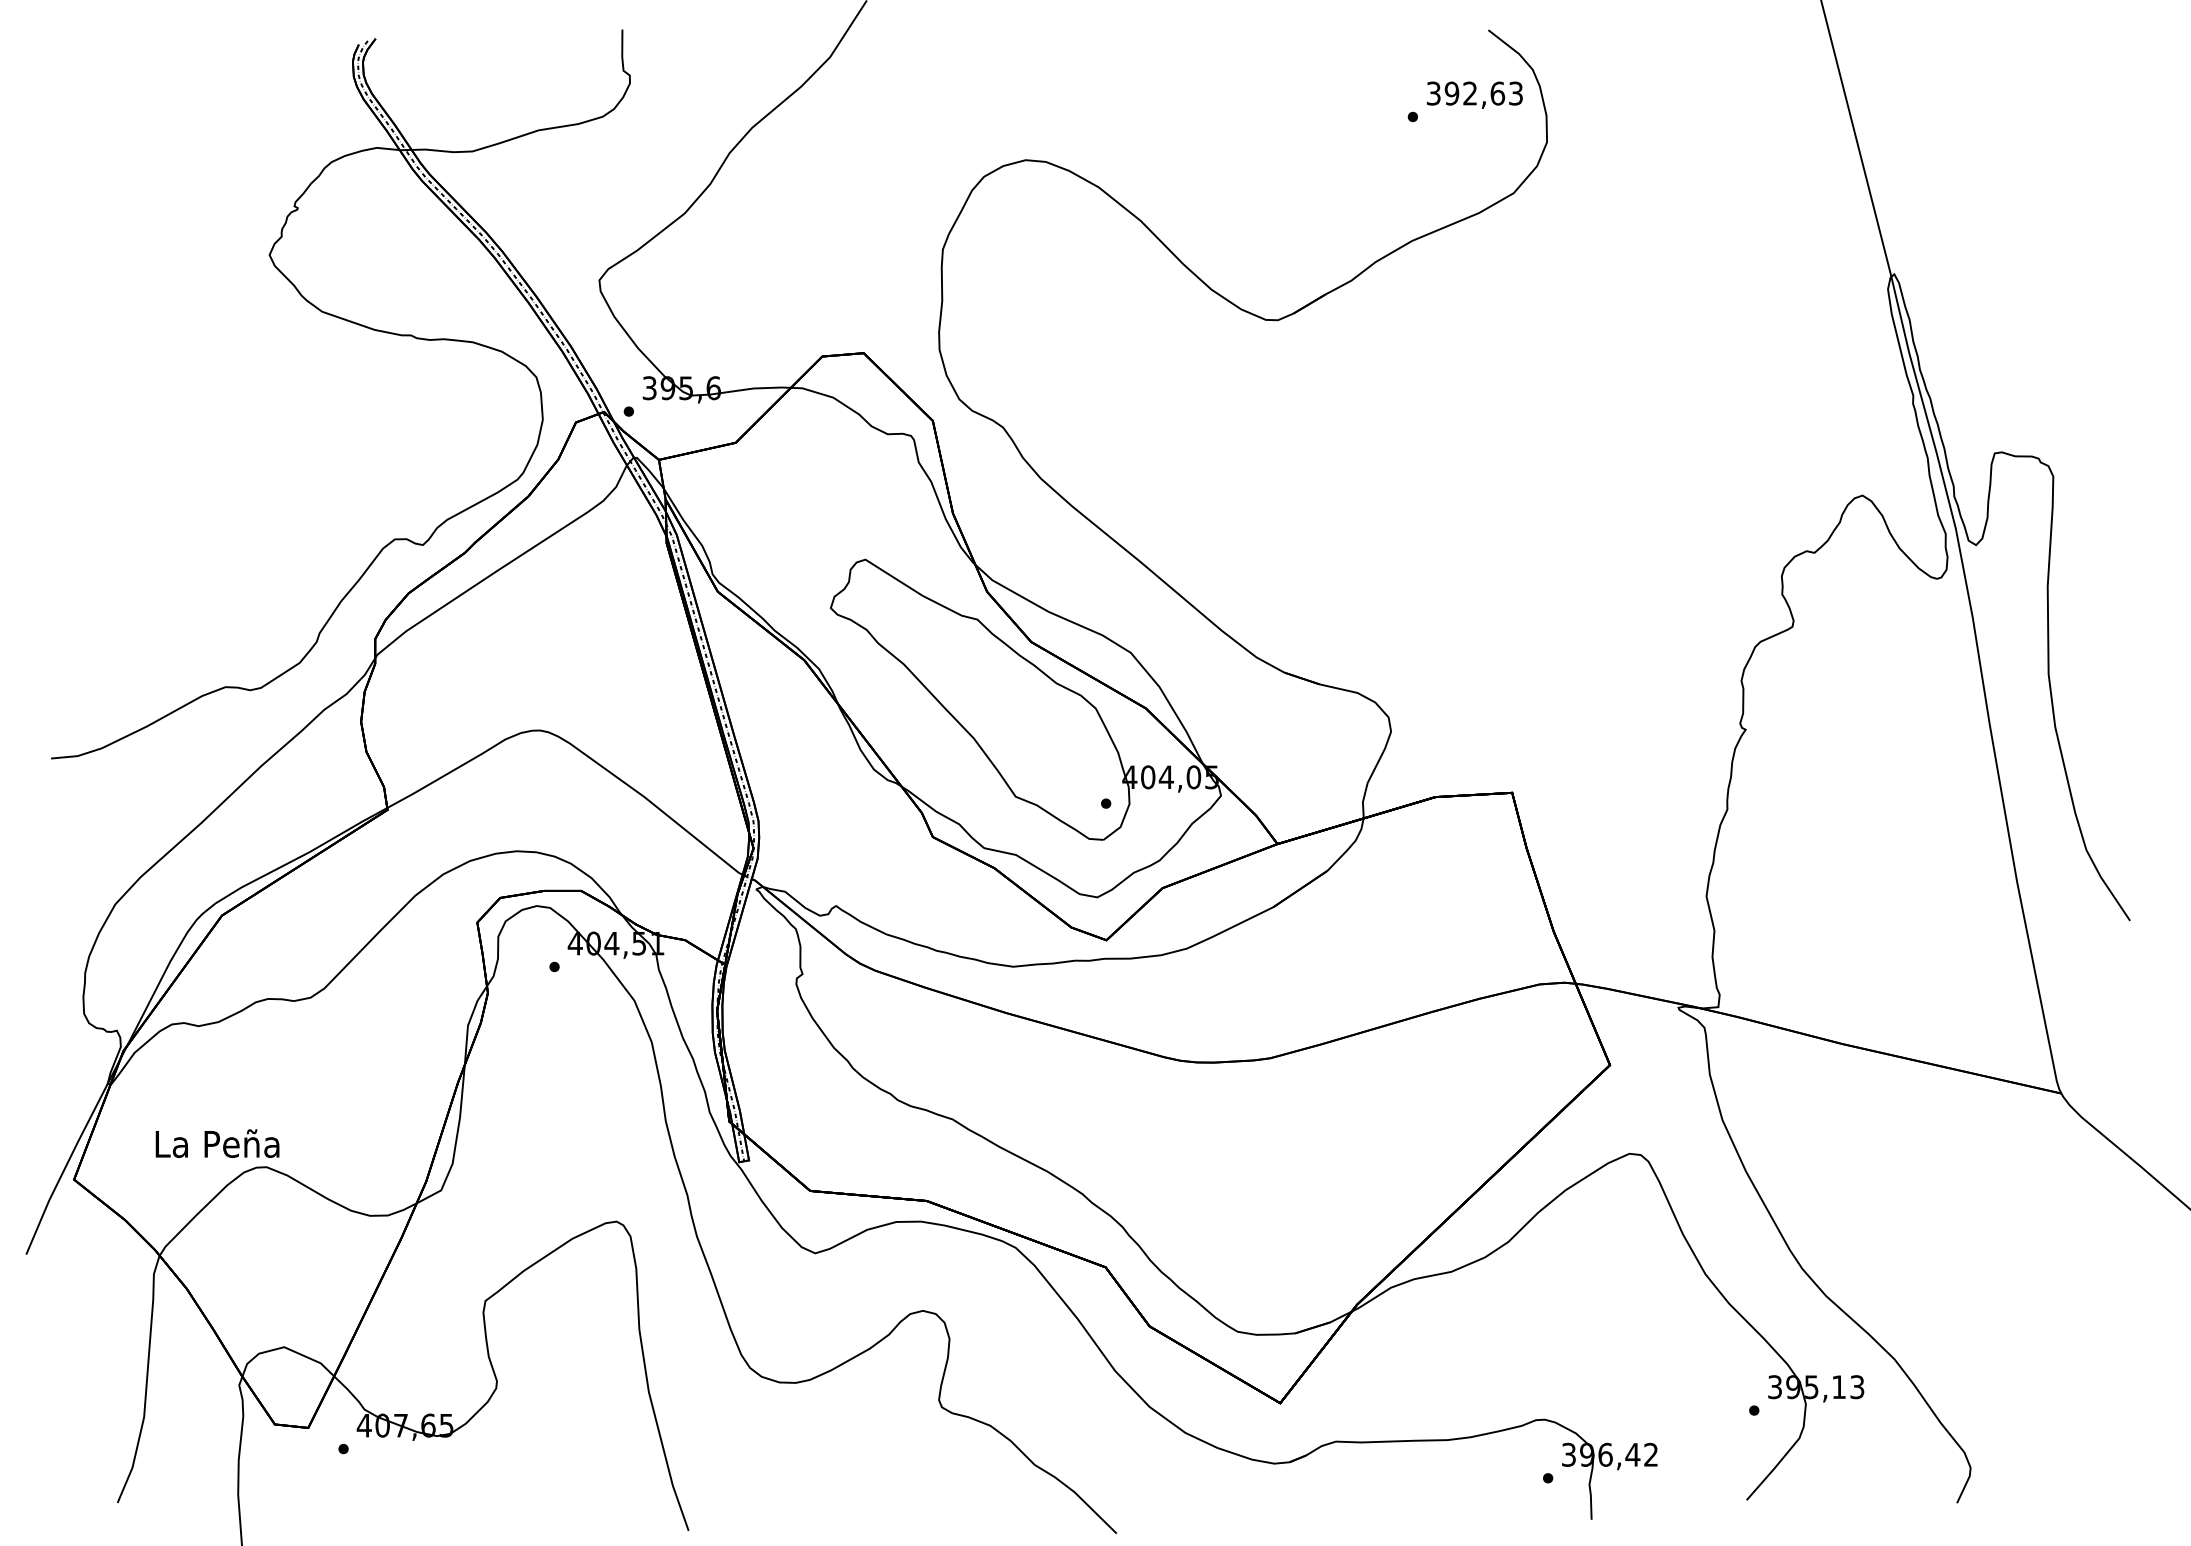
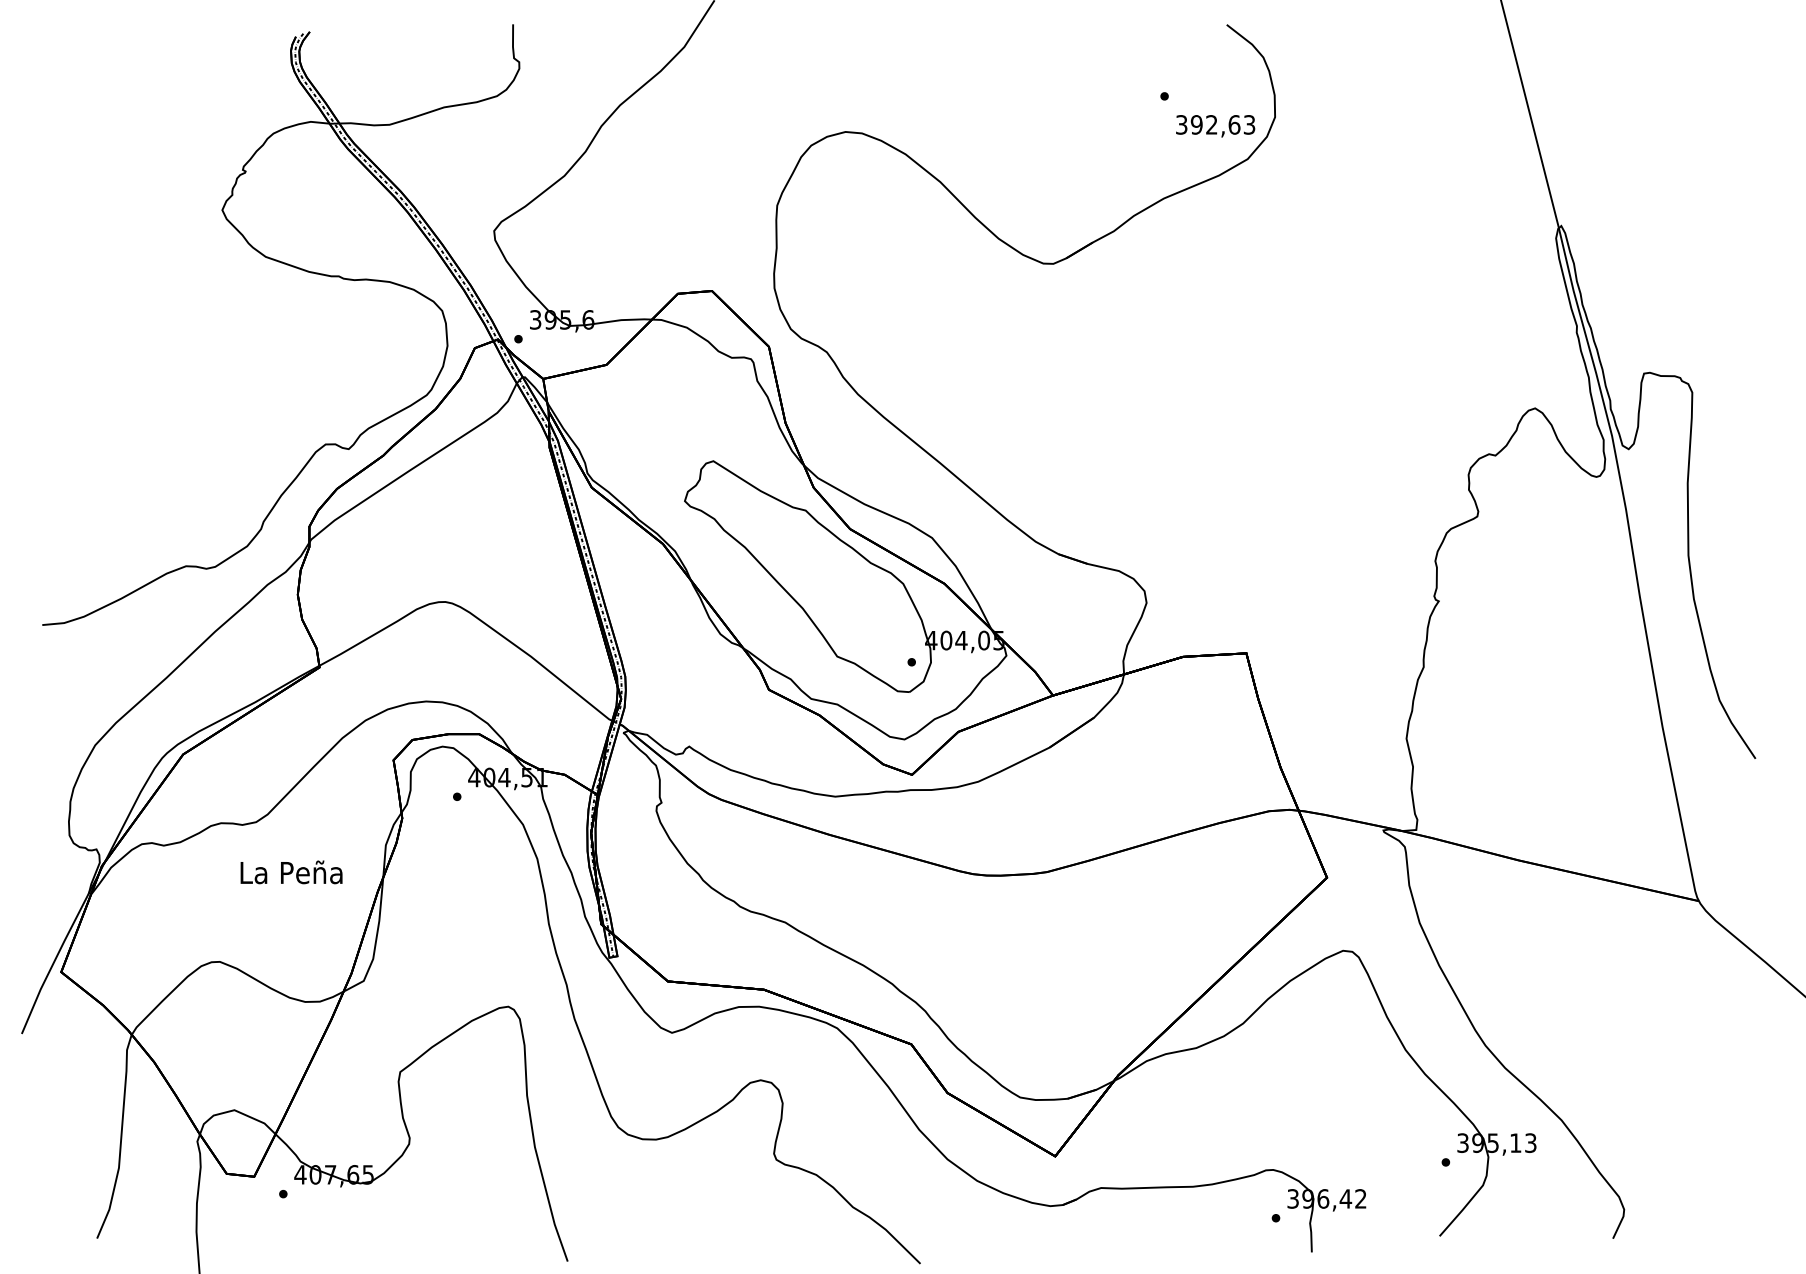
text: (1474, 94) -> (1215, 125), moved
text: (217, 1143) -> (291, 872), moved

